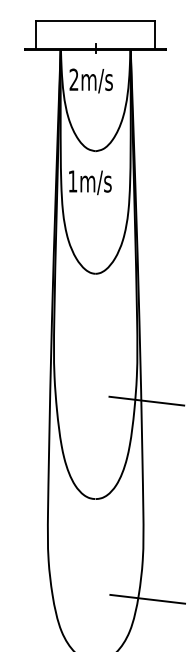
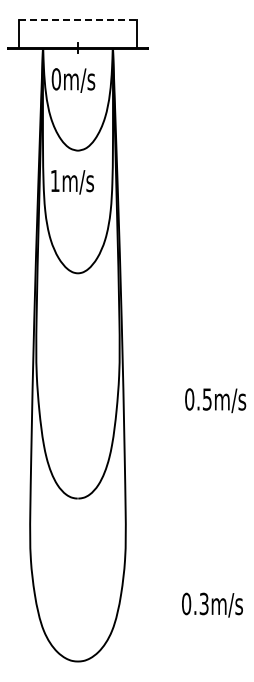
line: (96, 20) -> (78, 20), solid -> dashed
text: (73, 79) -> (55, 79), 2m/s -> 0m/s
line: (146, 400) -> (128, 400), removed
line: (147, 598) -> (129, 598), removed

